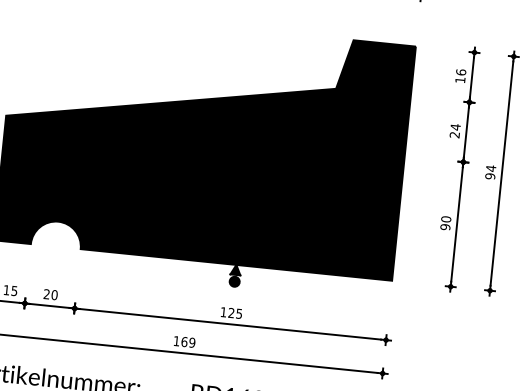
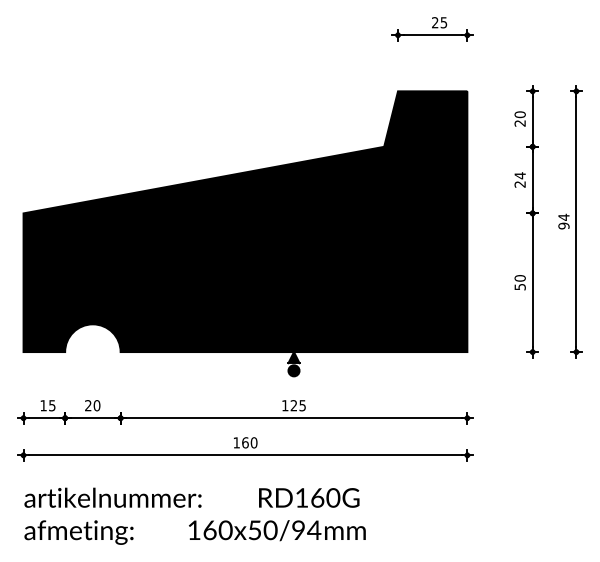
text: (460, 75) -> (519, 118), 16 -> 20
text: (444, 226) -> (519, 286), 90 -> 50
text: (191, 342) -> (253, 442), 169 -> 160

